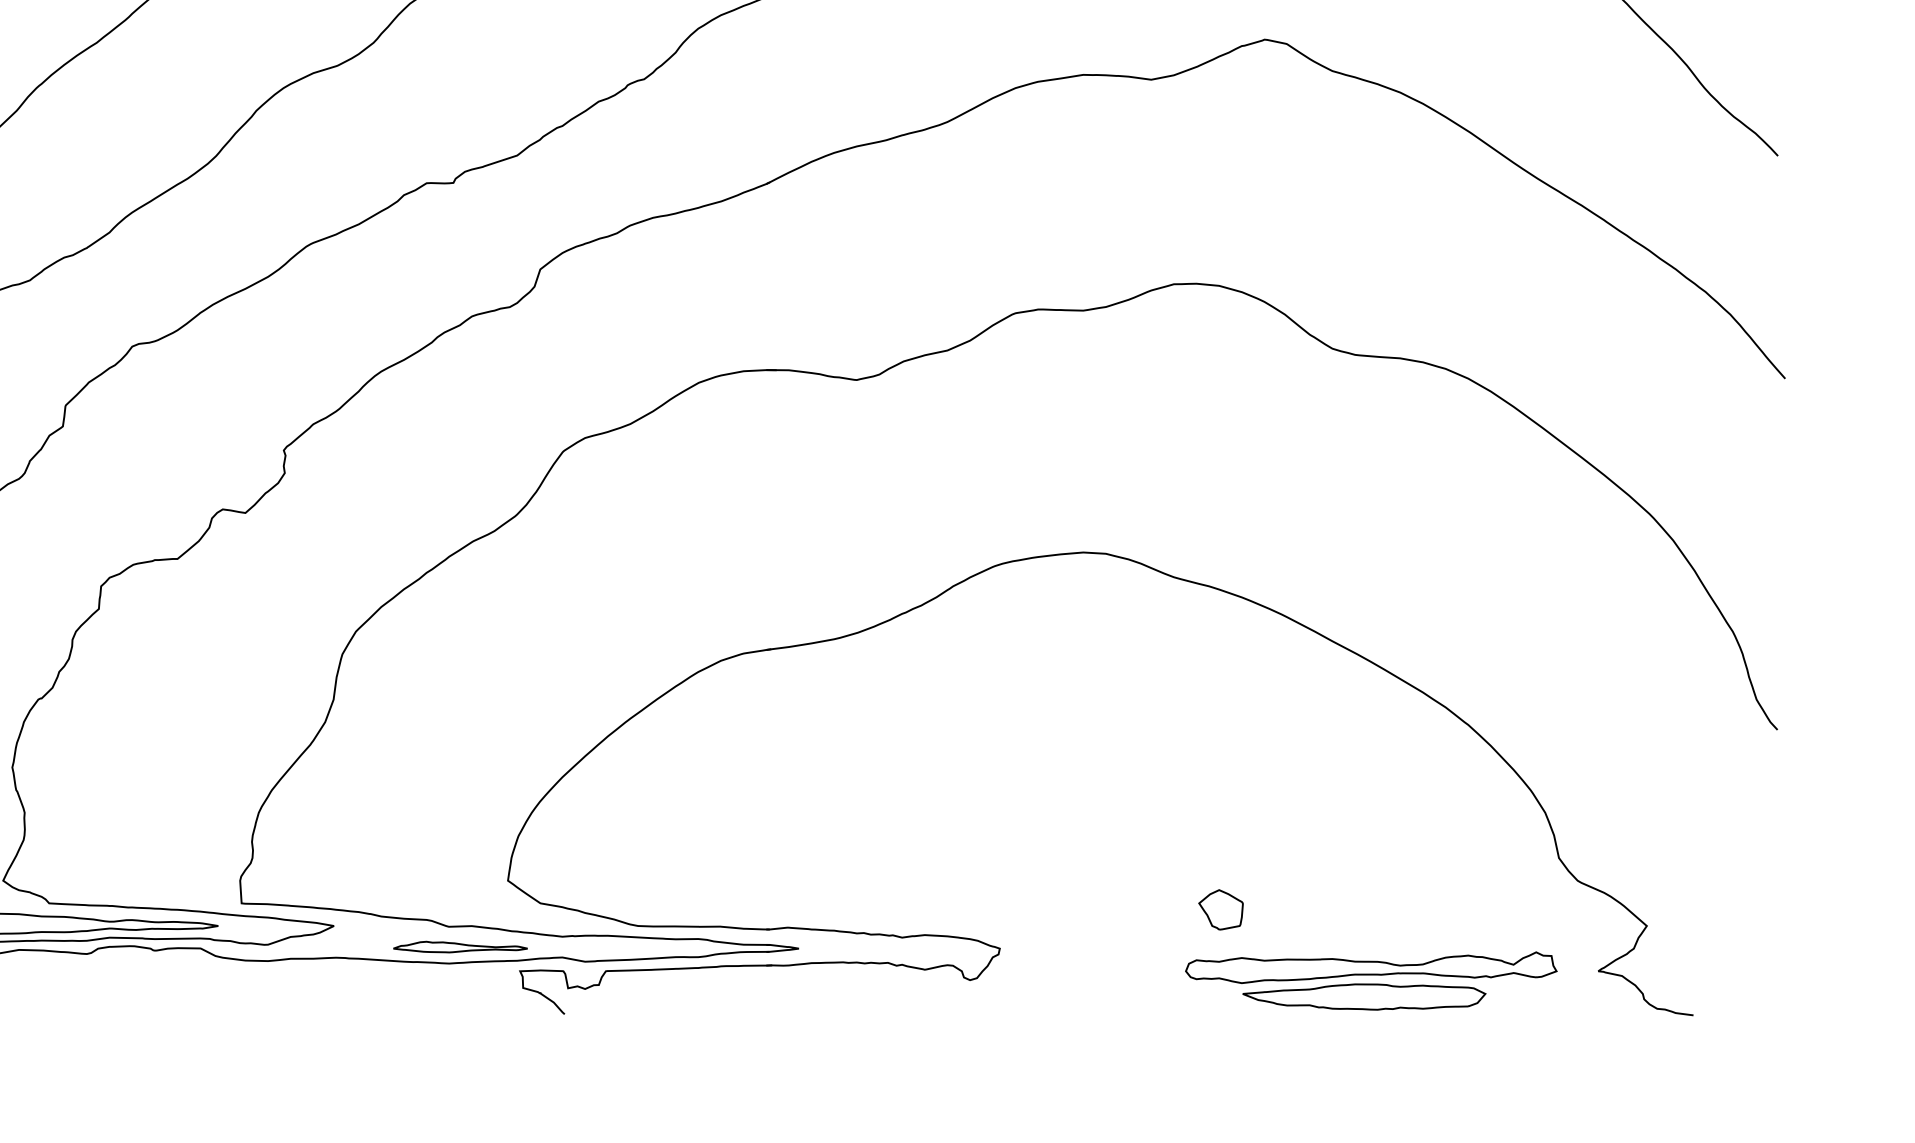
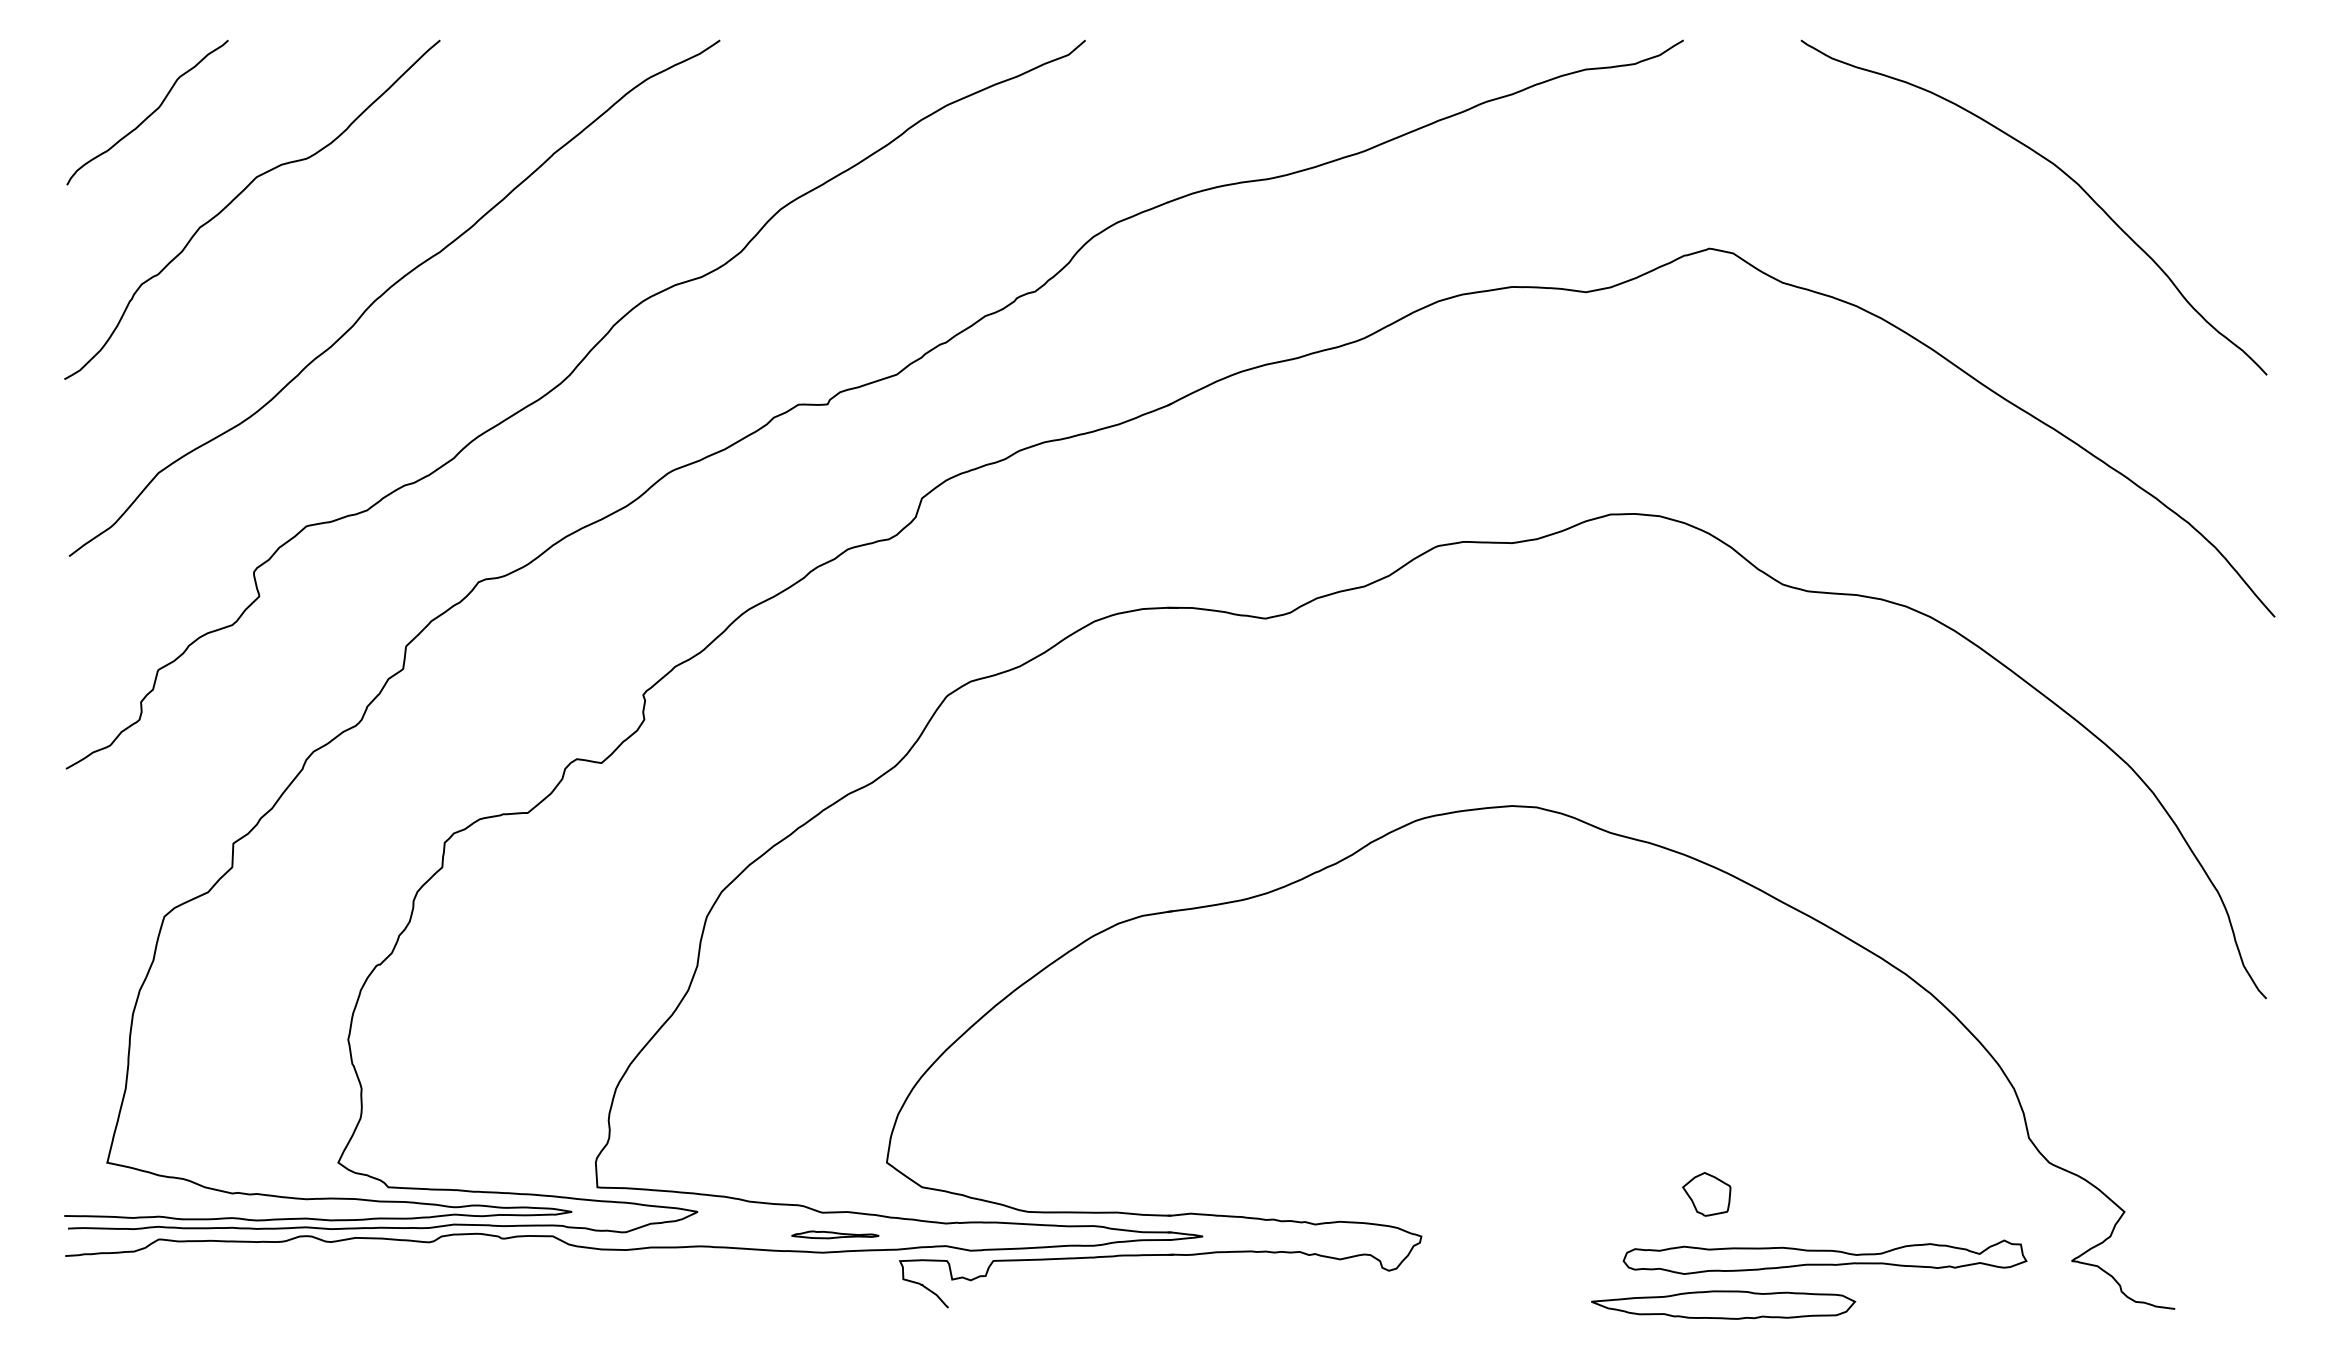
part: (1220, 909) -> (1706, 1194), moved
part: (460, 946) -> (835, 1234), size x0.6
part: (1364, 996) -> (1723, 1304), moved

